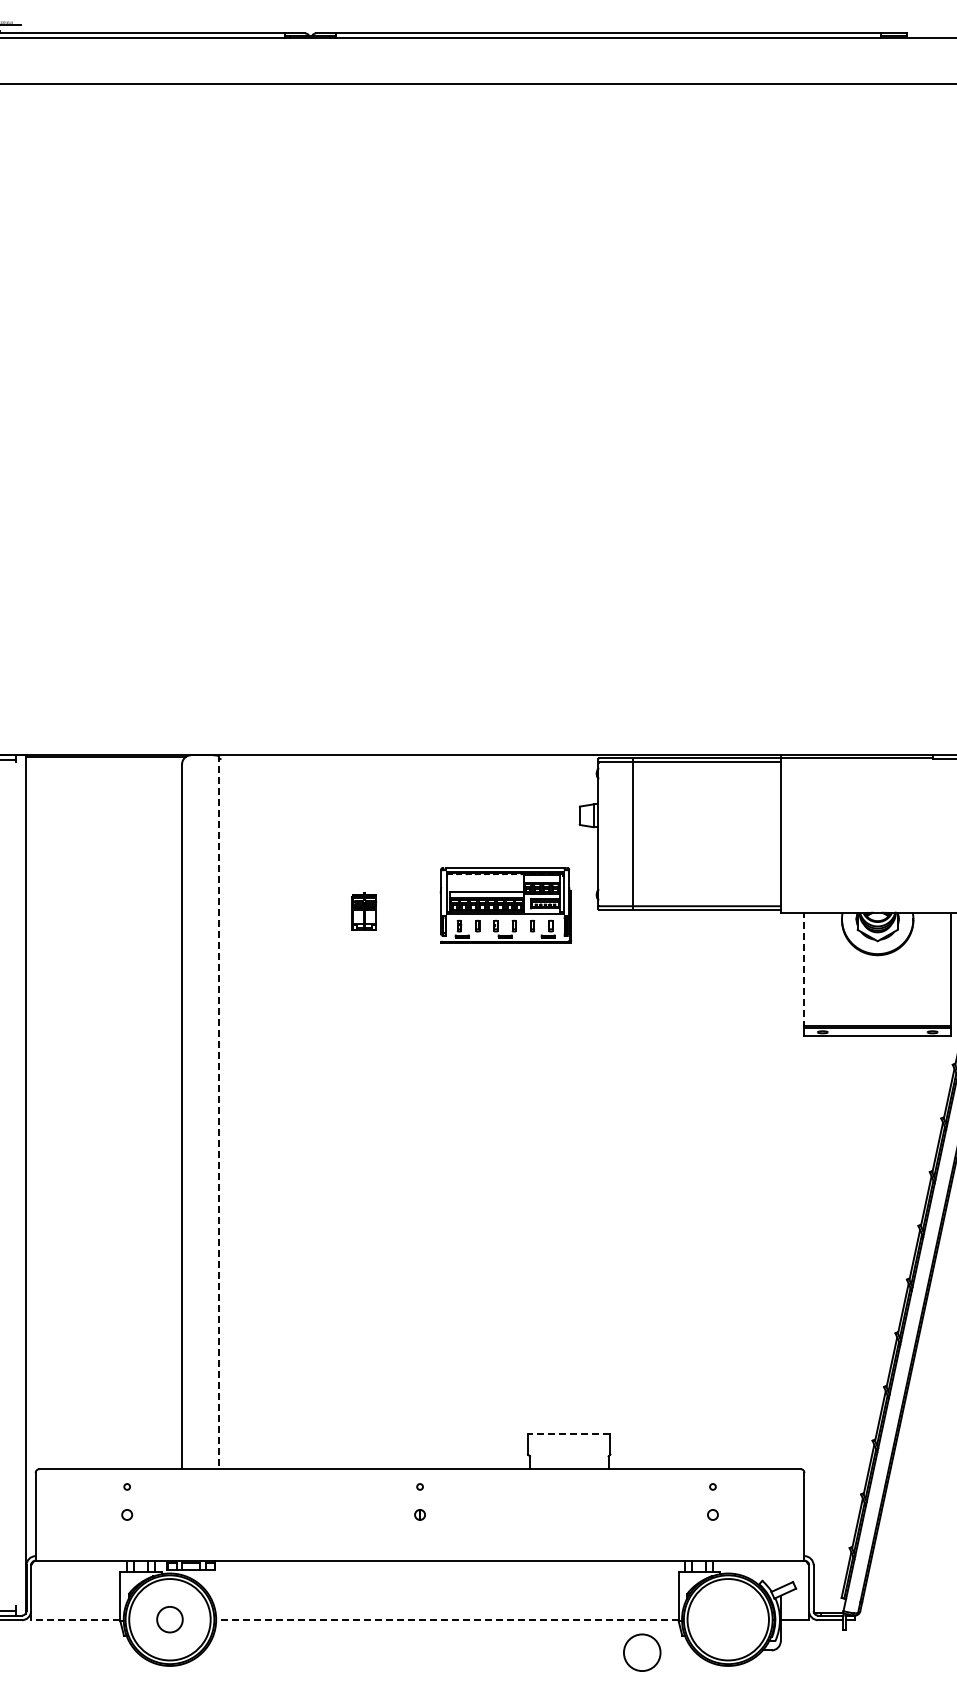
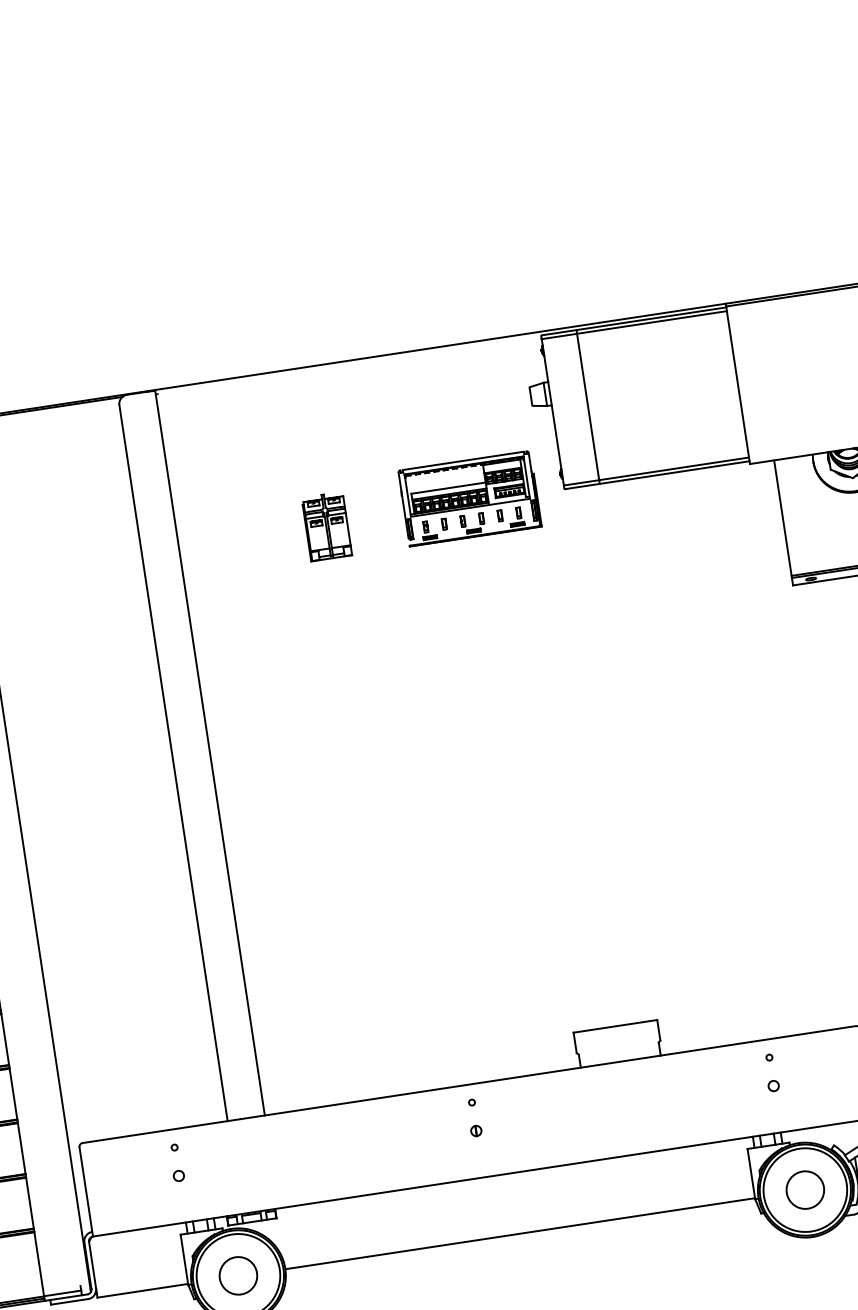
part: (364, 911) -> (327, 526), size x1.67
line: (804, 970) -> (783, 519), dashed -> solid
line: (218, 1112) -> (209, 753), dashed -> solid
line: (568, 1434) -> (614, 1026), dashed -> solid
circle: (169, 1619) -> (237, 1275), size x1.43
line: (75, 1620) -> (142, 1291), dashed -> solid
line: (446, 1620) -> (519, 1234), dashed -> solid
circle: (642, 1652) -> (805, 1189), moved

